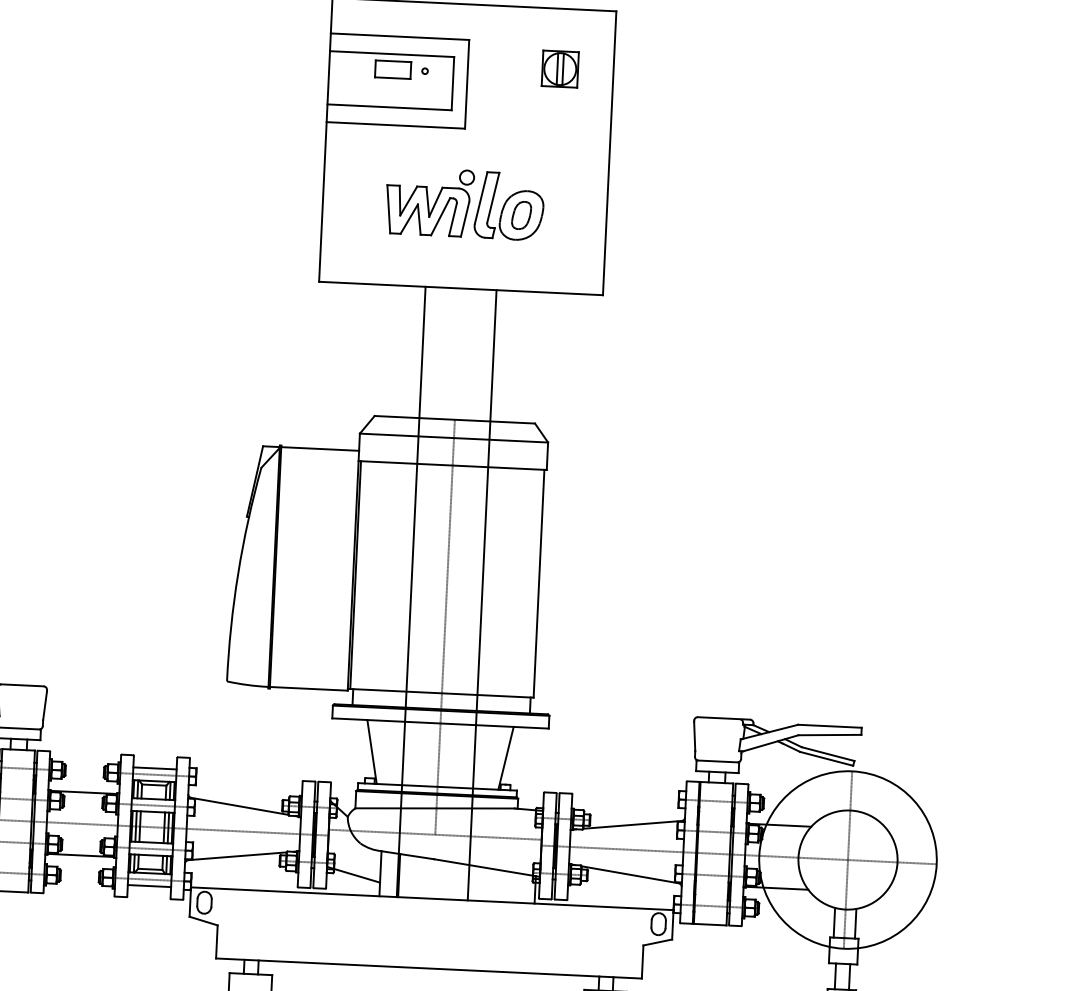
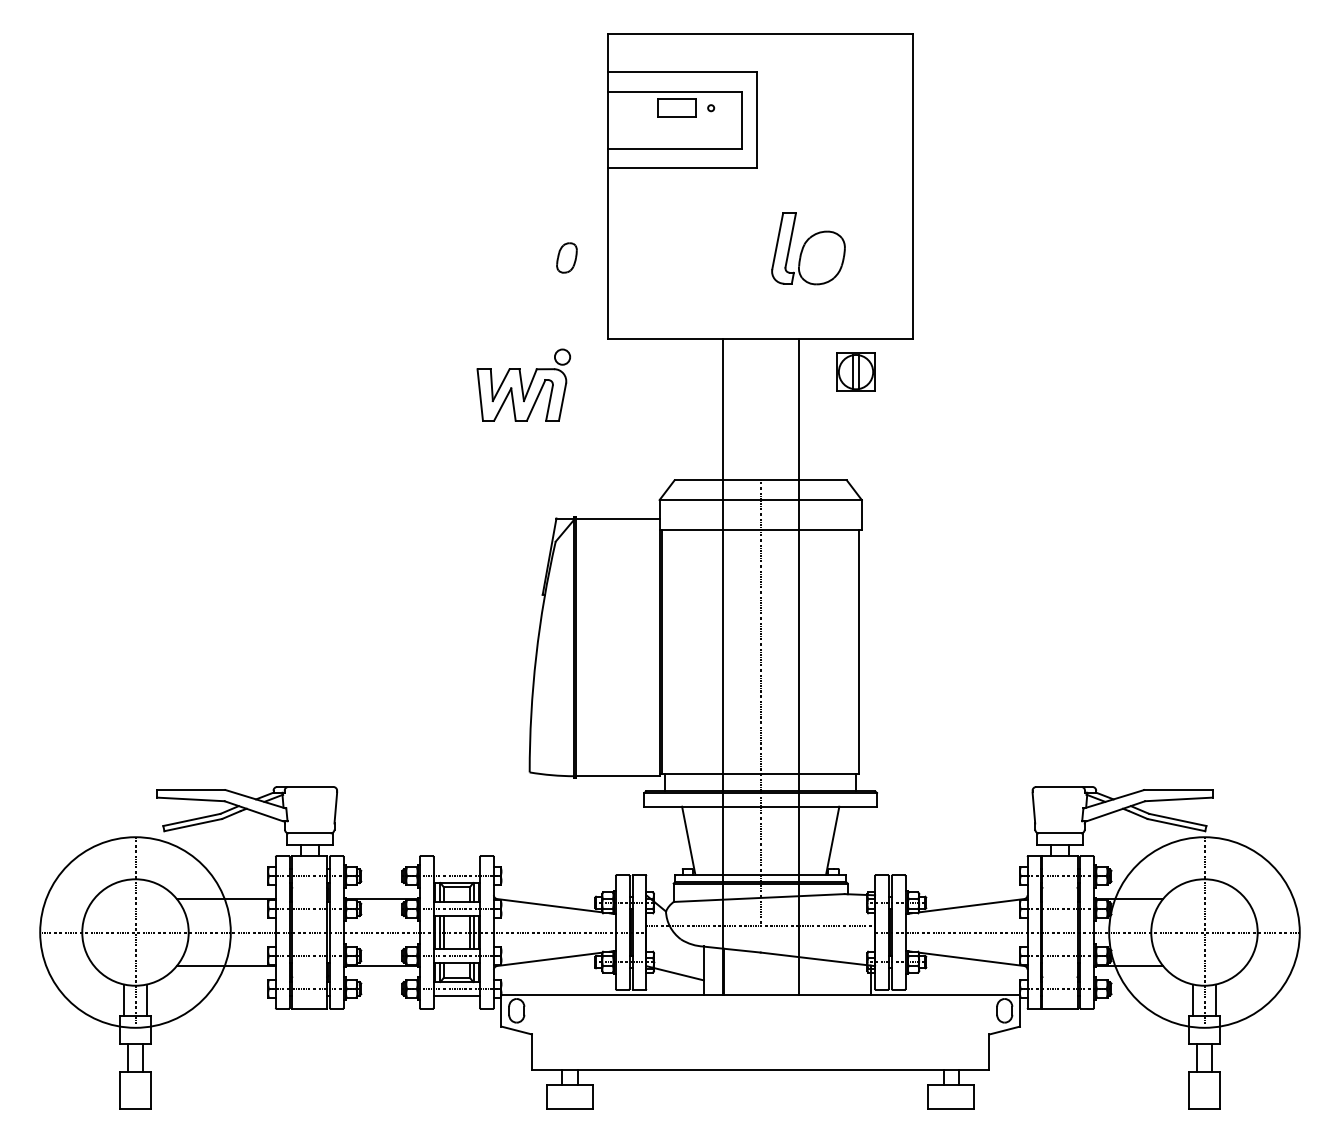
part: (559, 68) -> (855, 371), moved
part: (429, 201) -> (523, 384), moved
part: (521, 215) -> (566, 257), moved
line: (154, 768) -> (456, 869), removed

